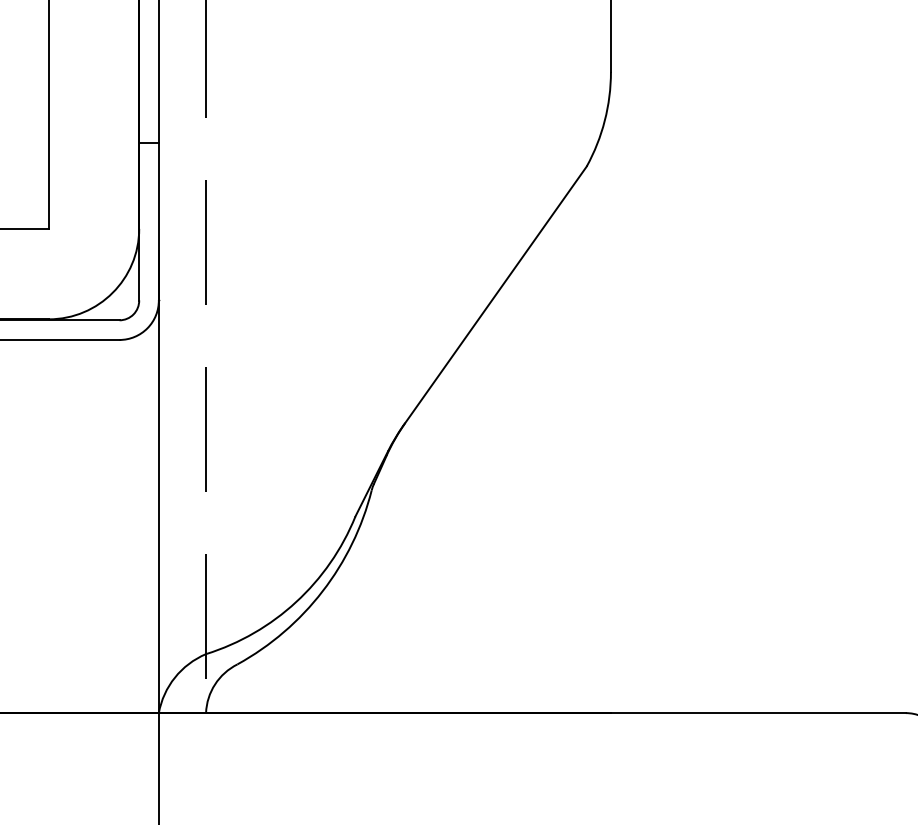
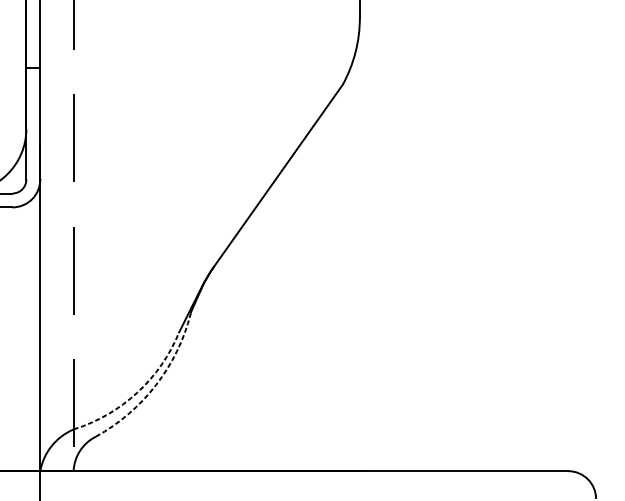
arc: (322, 591) -> (155, 385), solid -> dashed
arc: (296, 602) -> (137, 392), solid -> dashed

